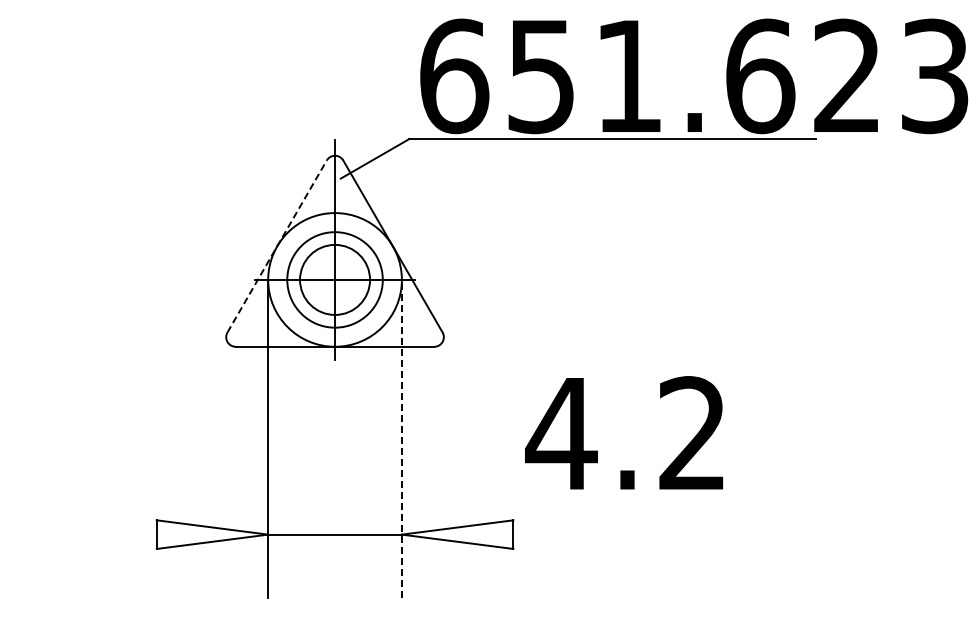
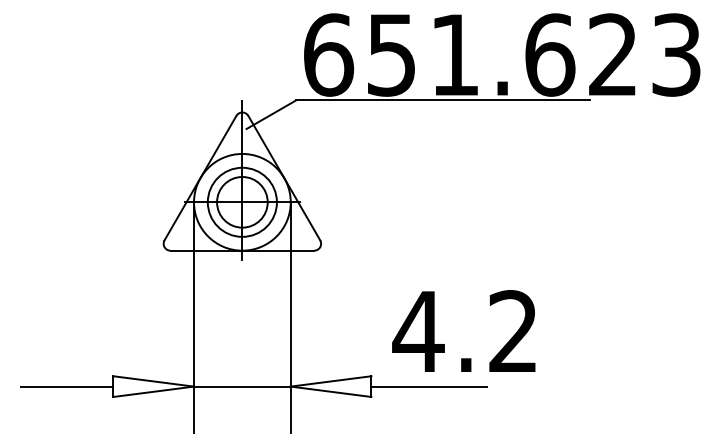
line: (277, 246) -> (200, 178), dashed -> solid
text: (623, 432) -> (463, 330), moved
line: (401, 438) -> (290, 317), dashed -> solid
line: (92, 534) -> (66, 386), added
line: (592, 534) -> (428, 386), added

